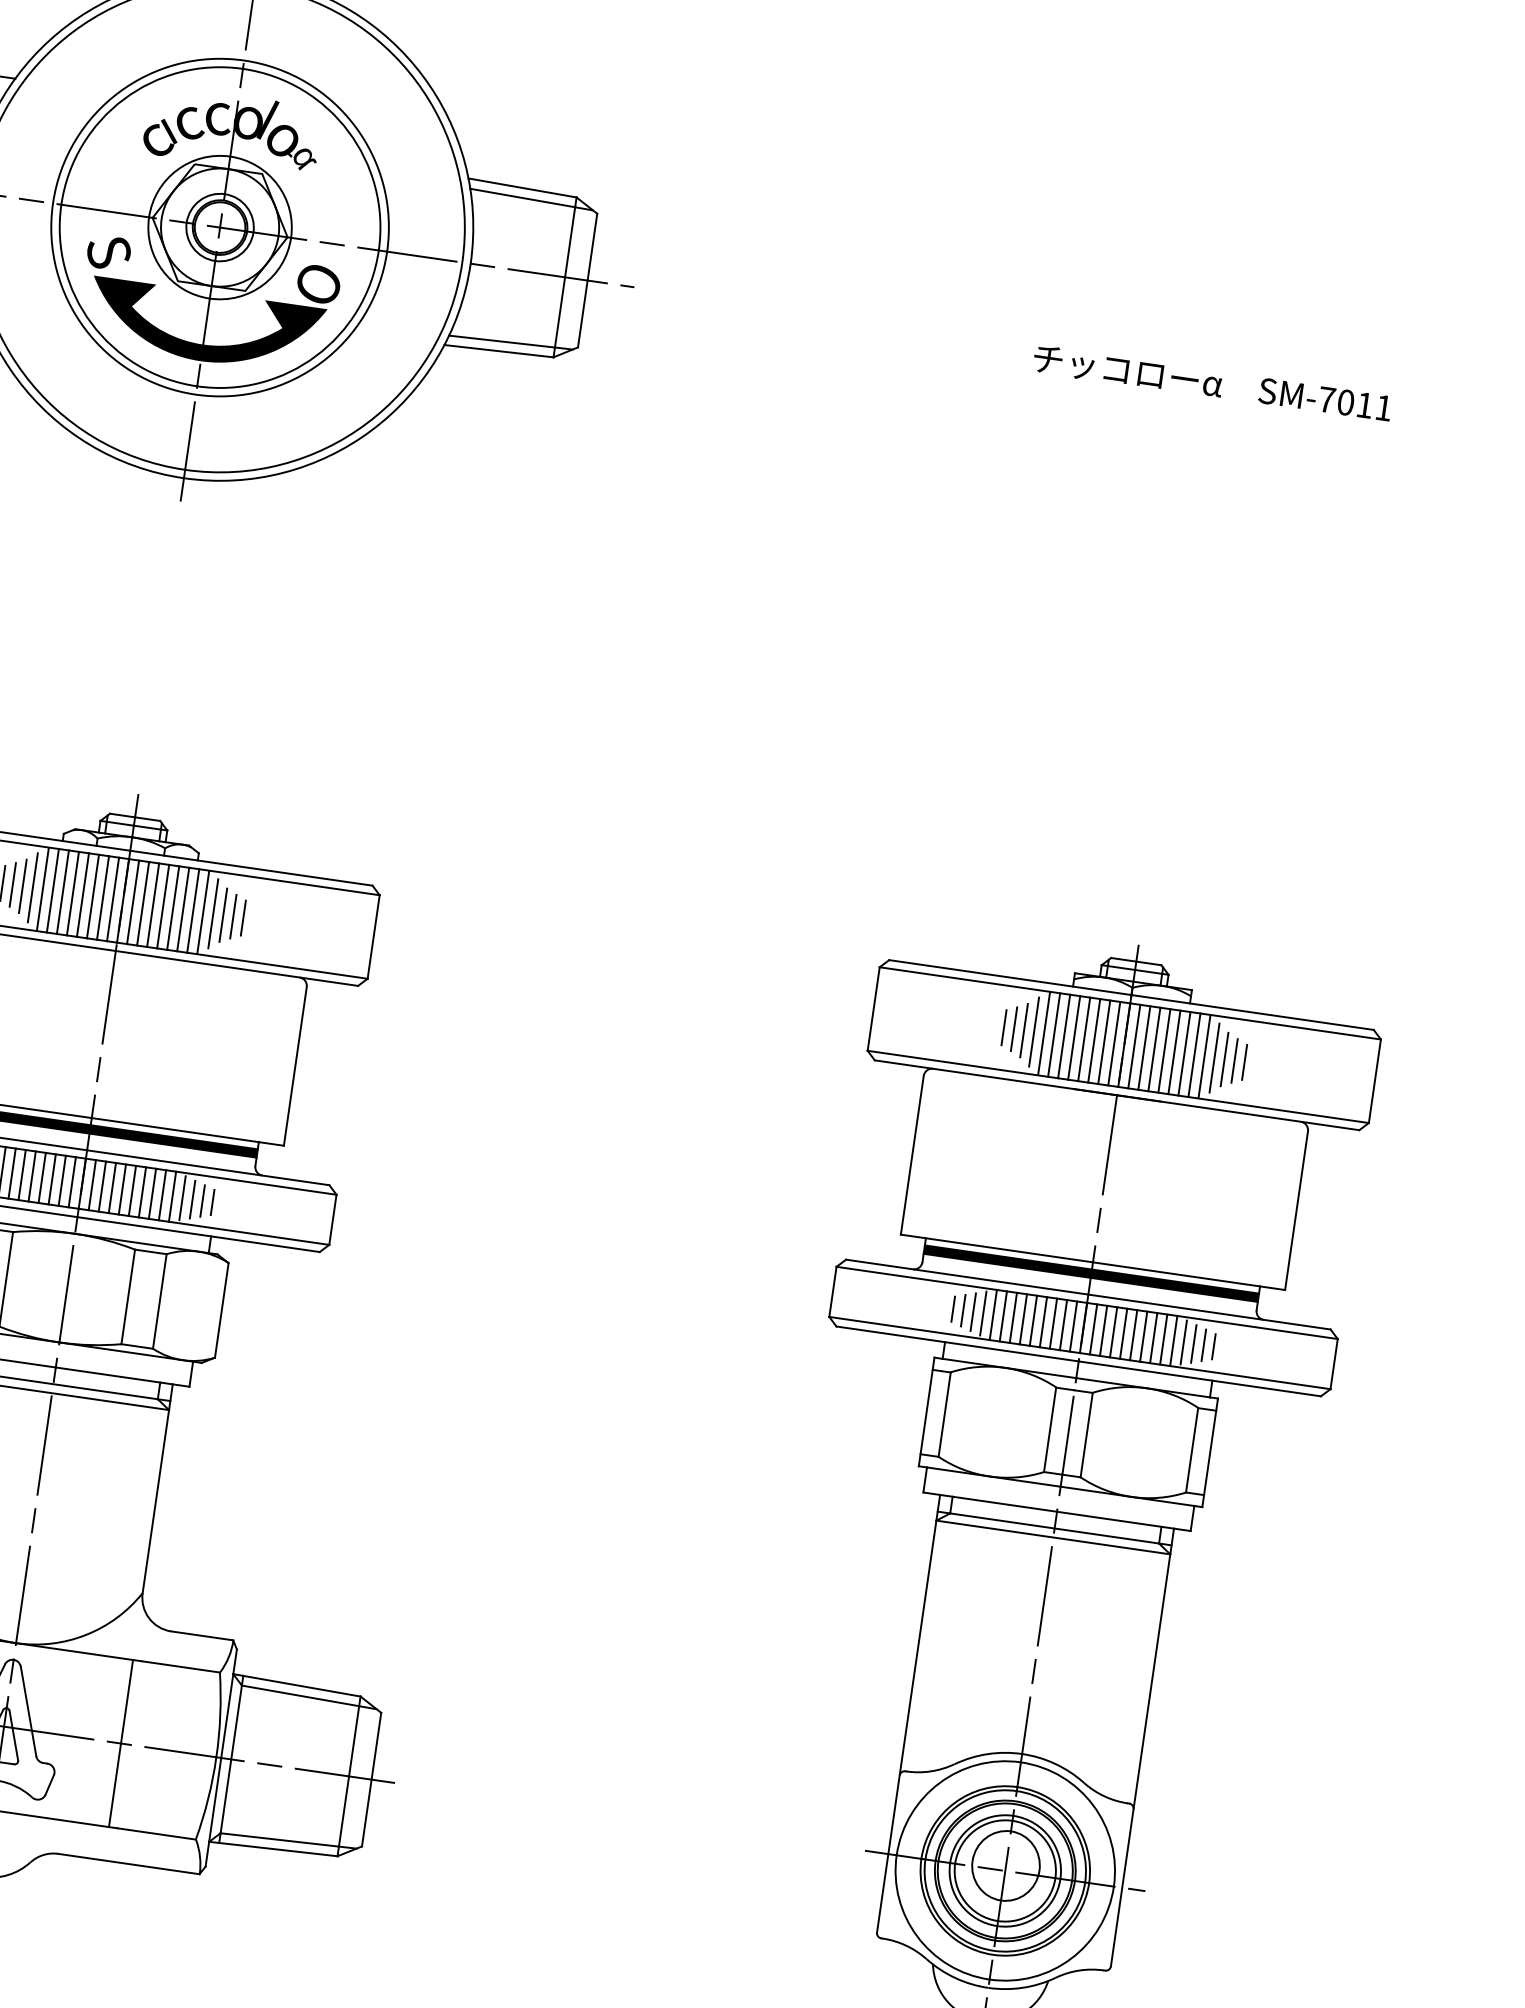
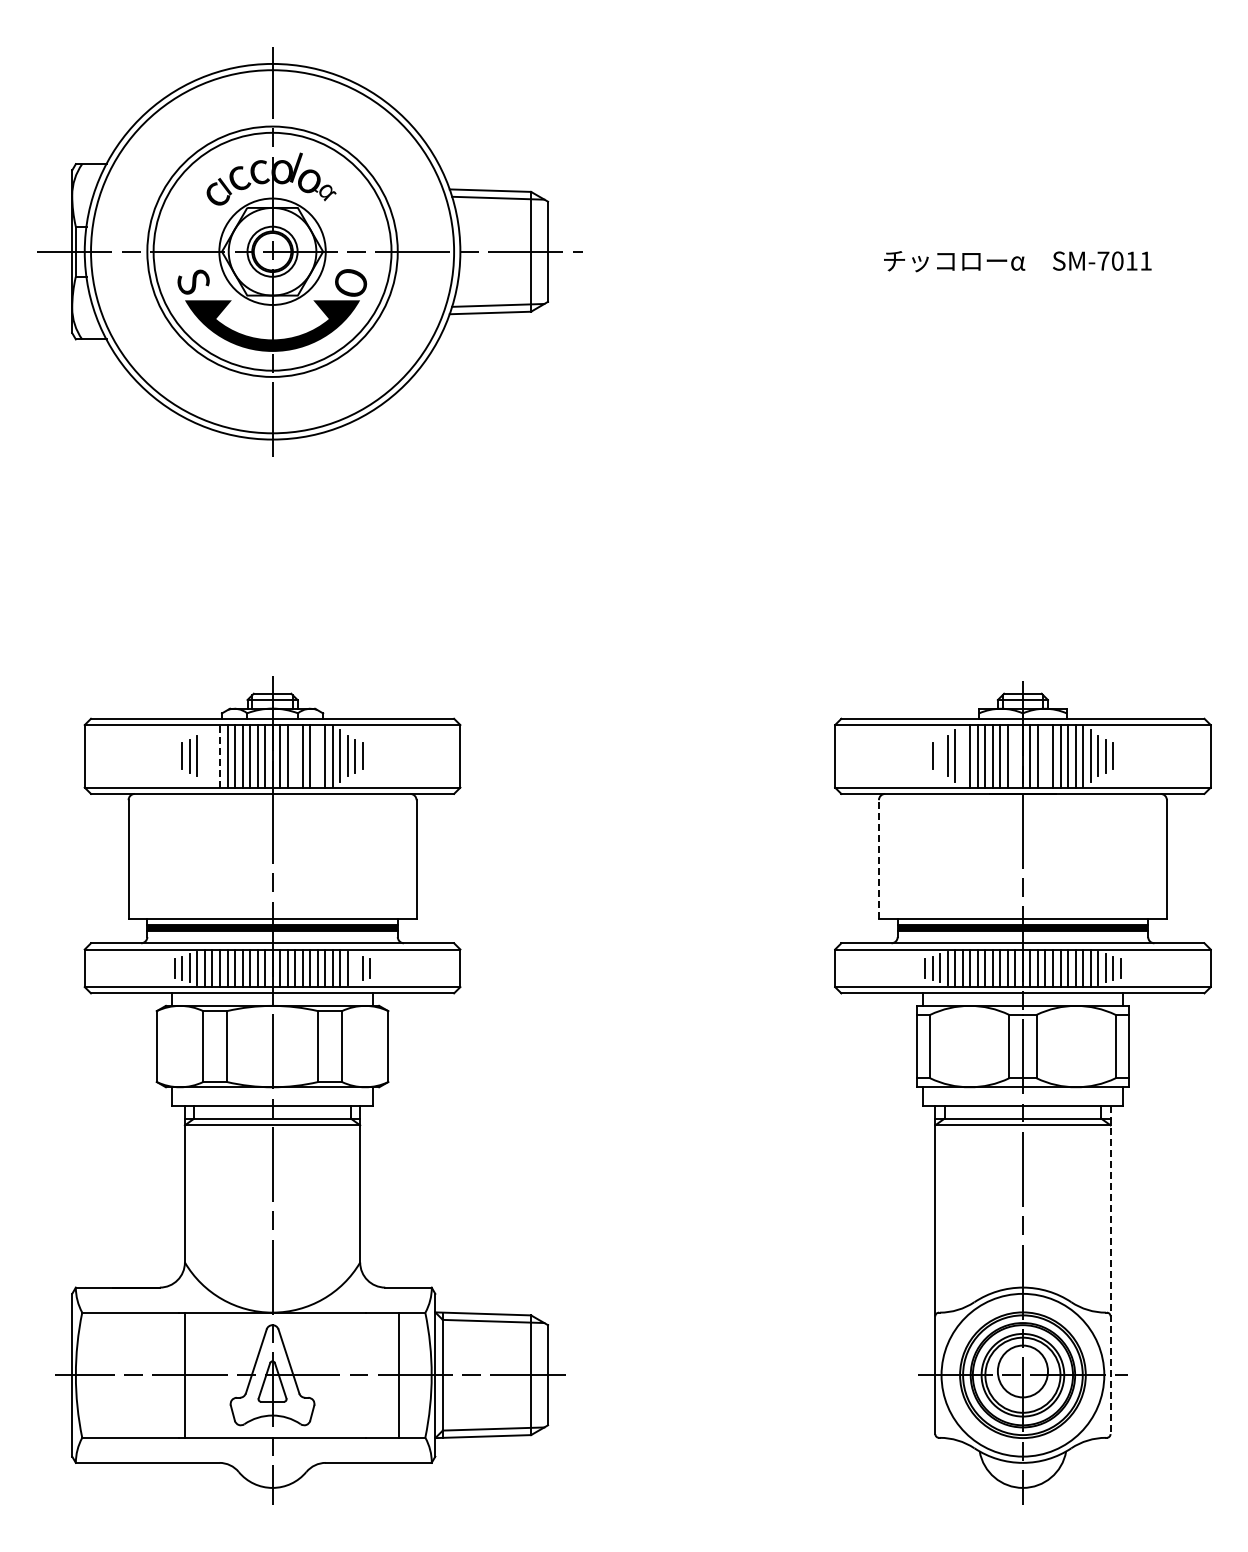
line: (32, 887) -> (204, 756), removed
line: (43, 888) -> (212, 755), removed
line: (52, 889) -> (219, 755), solid -> dashed
line: (153, 905) -> (295, 756), removed
line: (182, 909) -> (317, 756), removed
line: (1014, 1028) -> (940, 755), removed
line: (1043, 1032) -> (962, 755), removed
line: (1114, 1043) -> (1015, 756), removed
line: (1154, 1049) -> (1045, 756), removed
line: (911, 1155) -> (878, 859), solid -> dashed
line: (192, 1199) -> (355, 968), removed
line: (121, 1742) -> (399, 1374), moved
line: (1142, 1748) -> (1110, 1270), solid -> dashed

